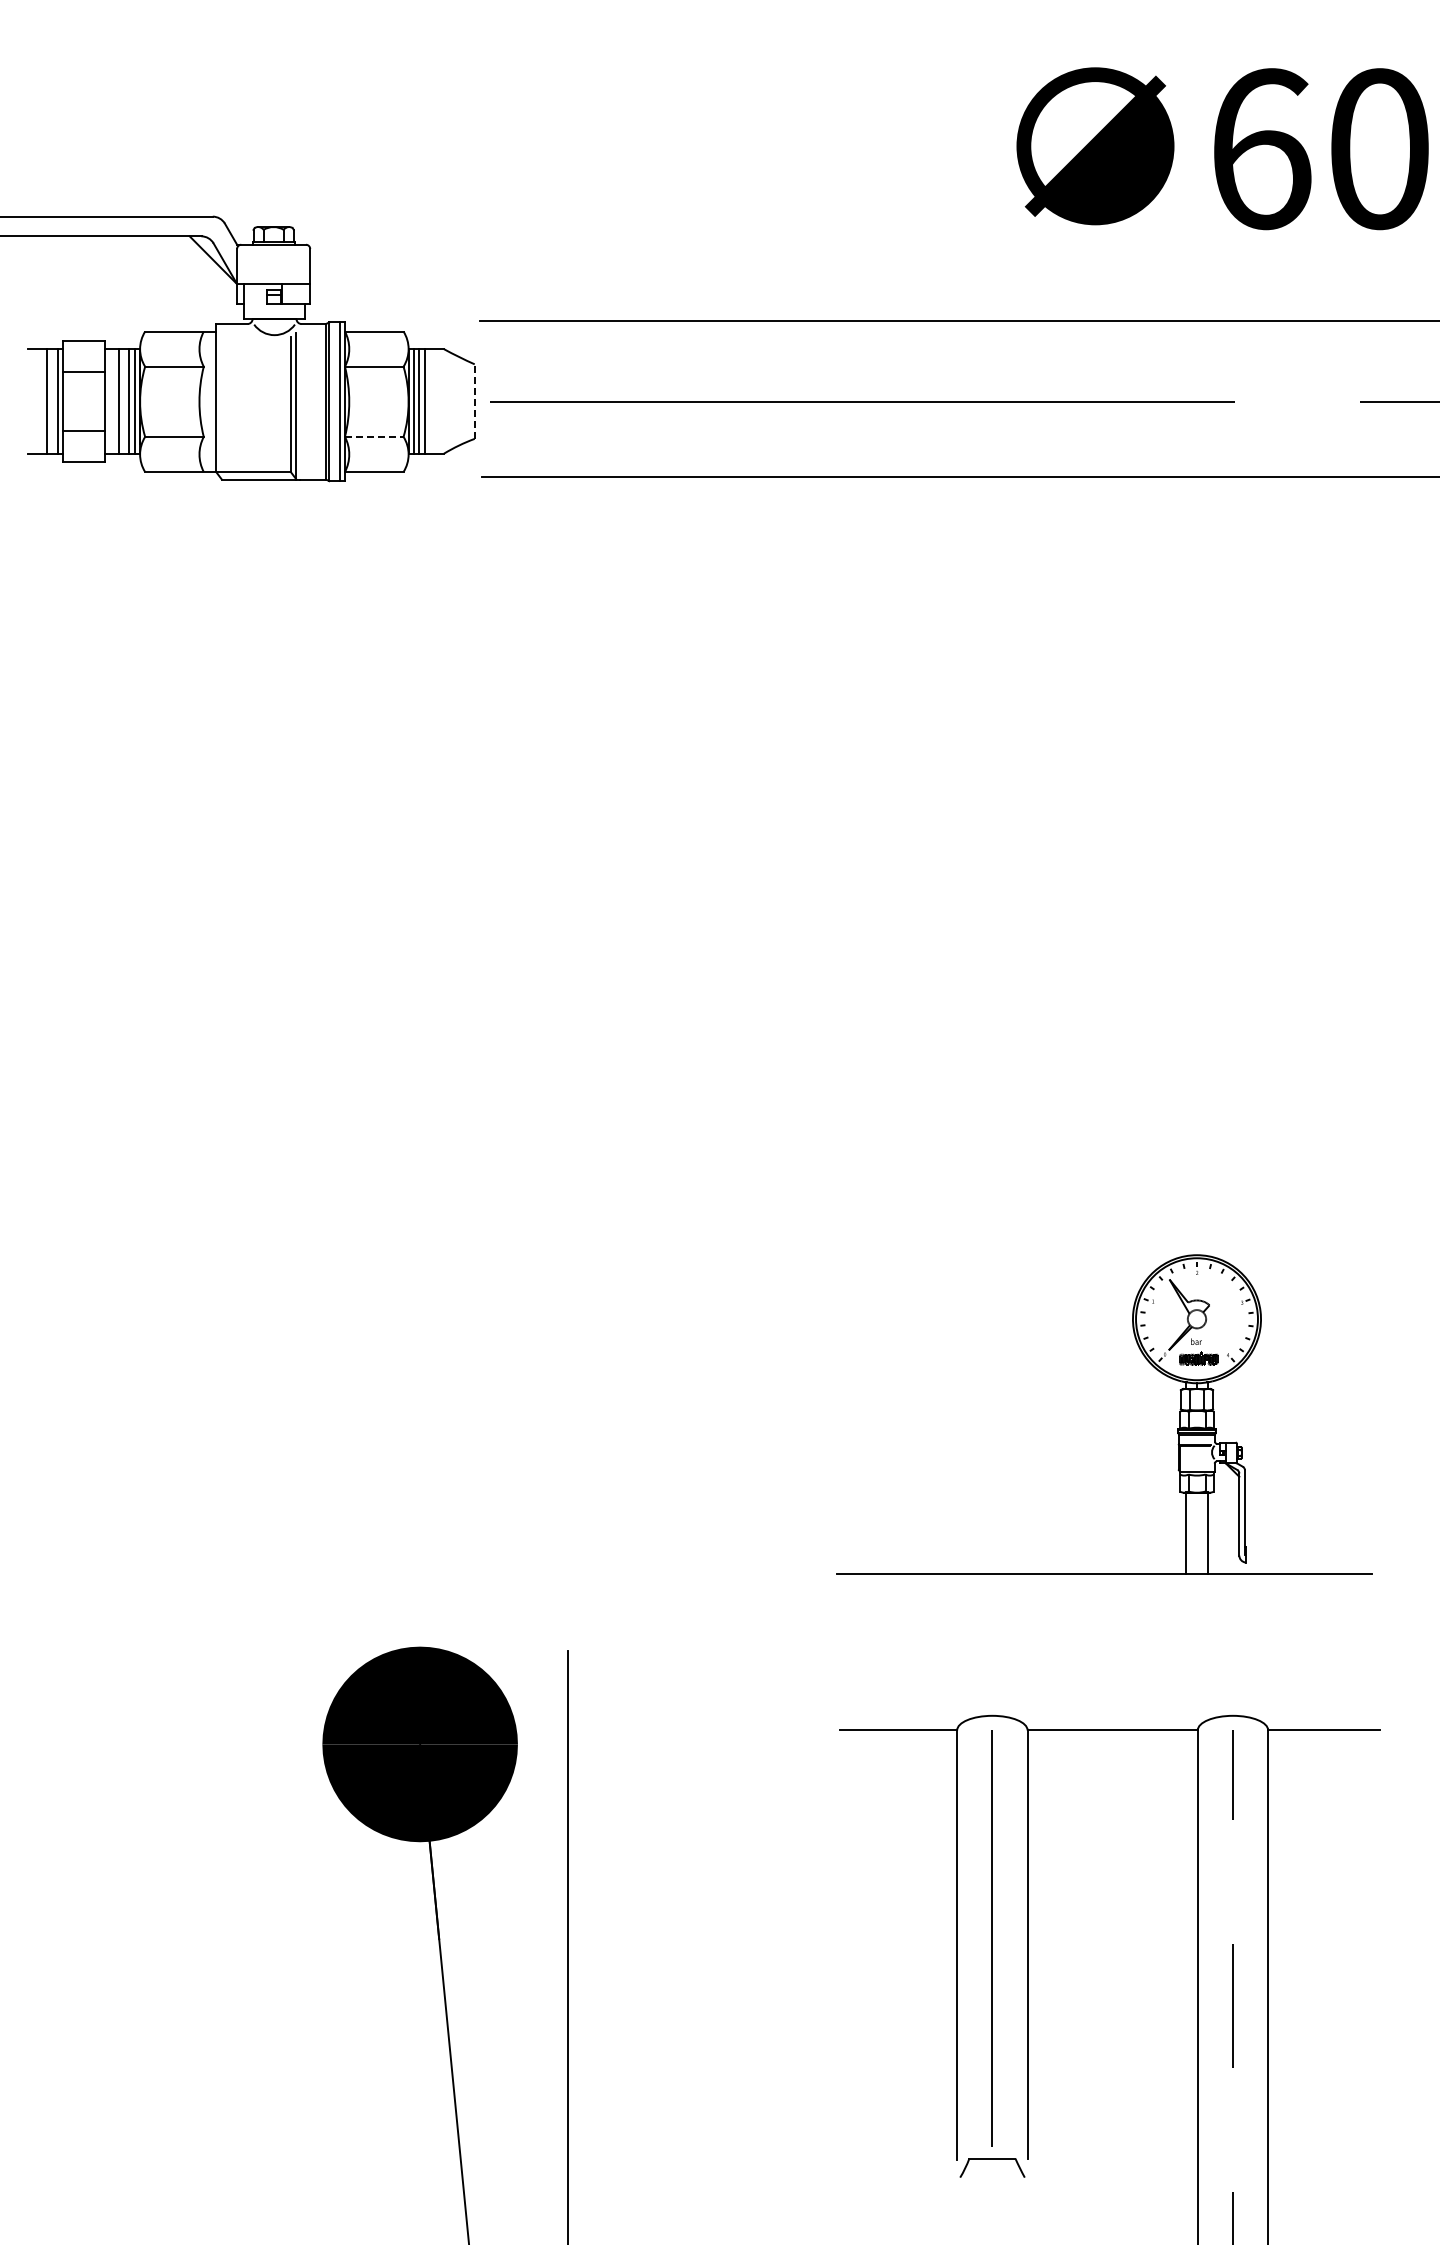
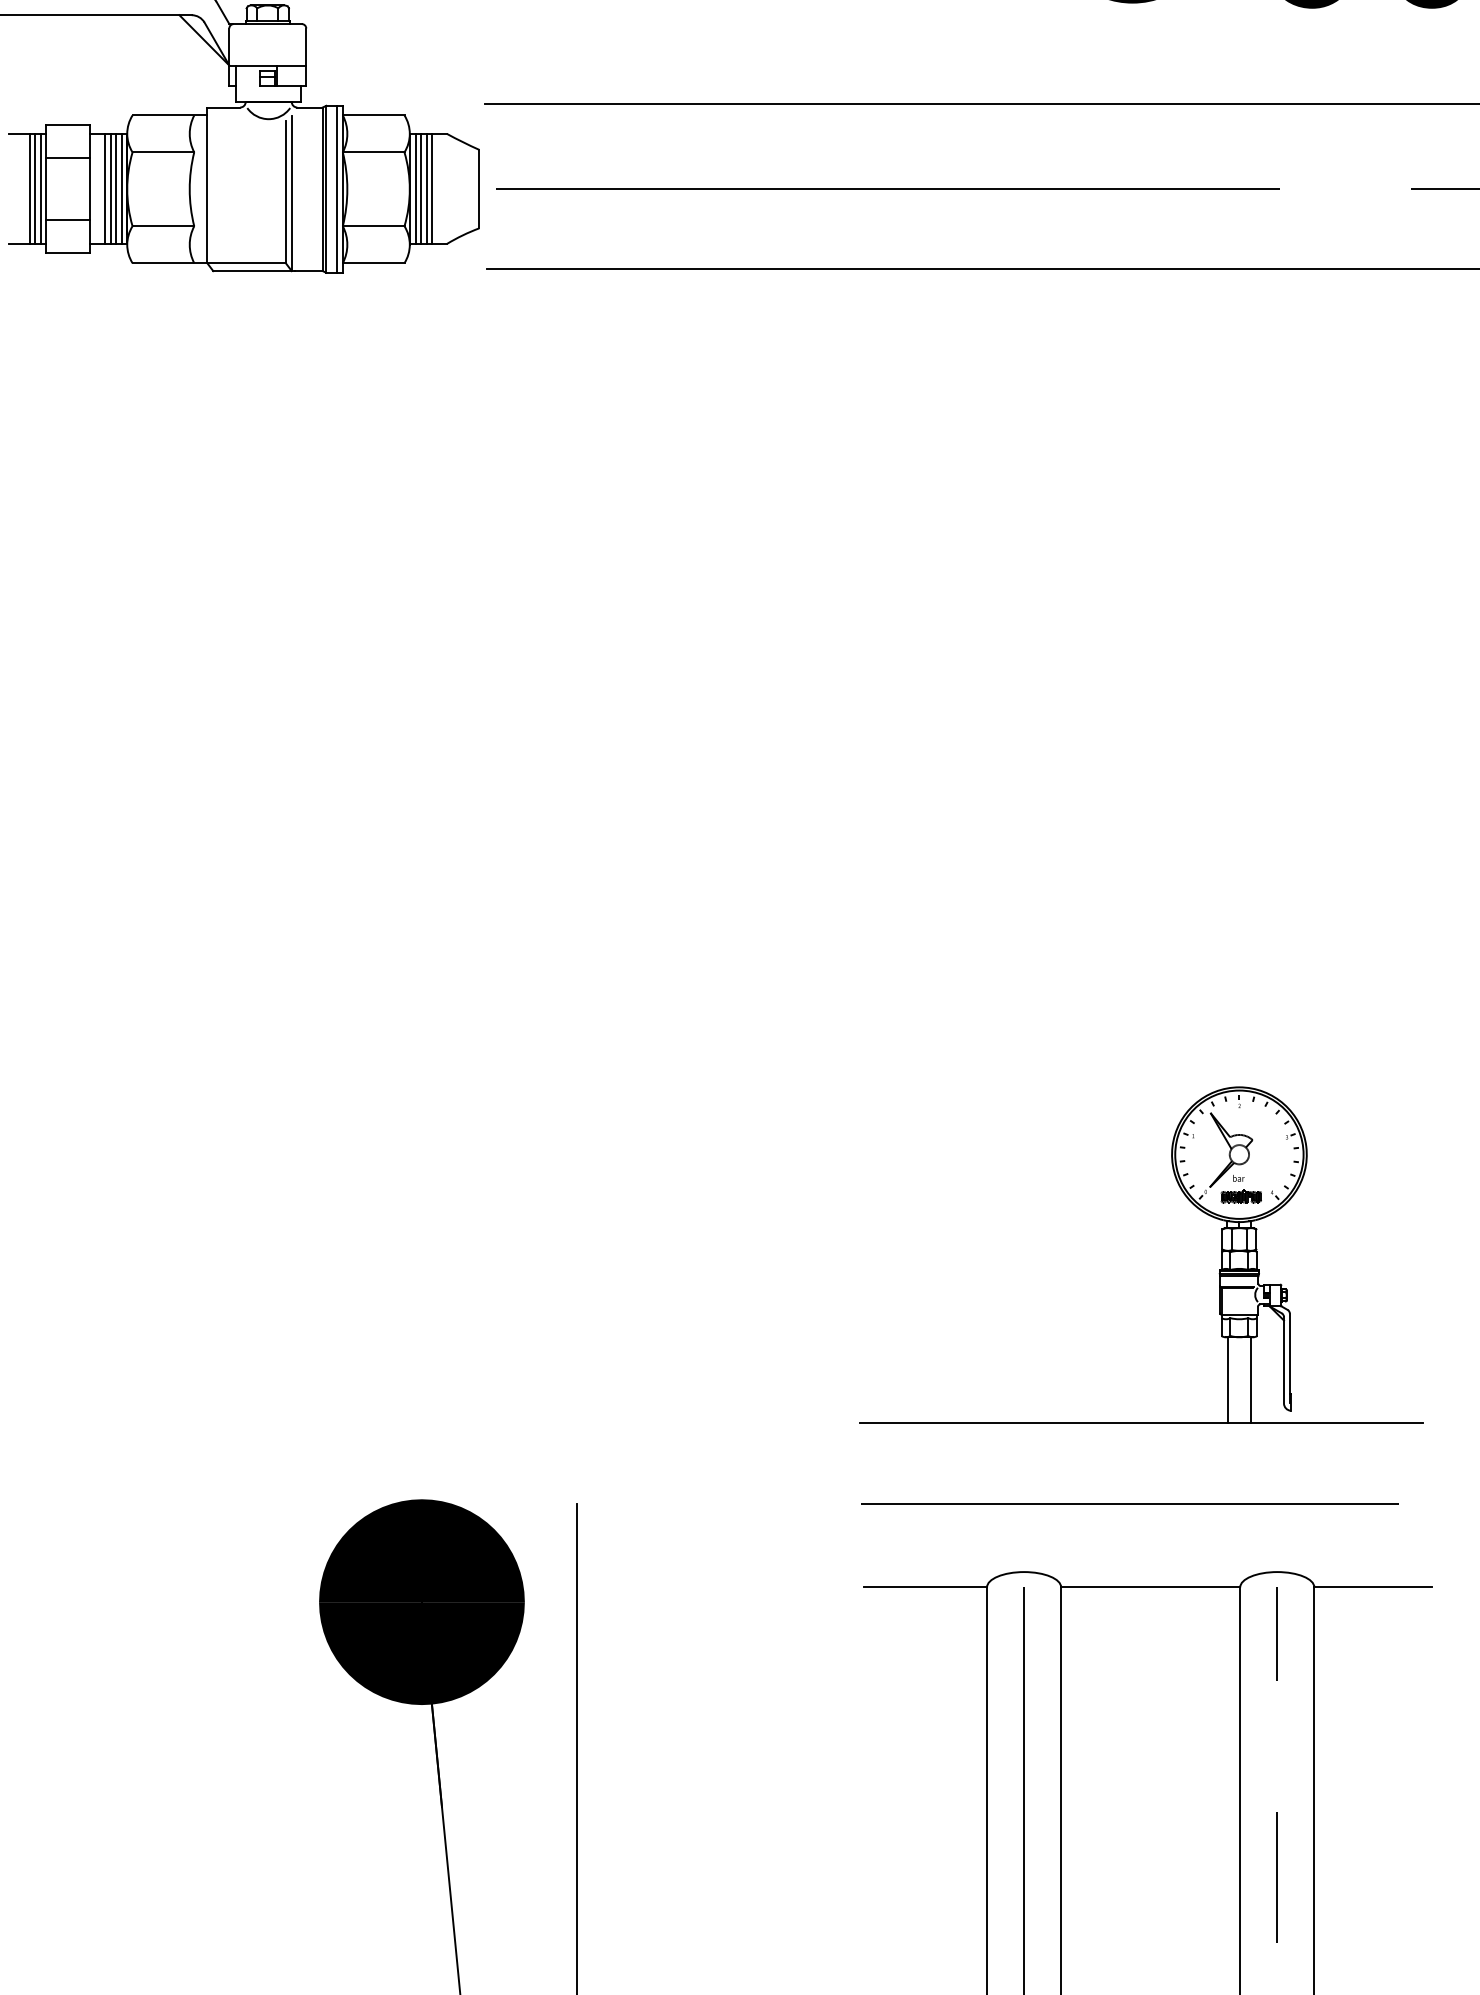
line: (52, 401) -> (35, 188), added
line: (124, 401) -> (110, 188), added
line: (429, 401) -> (431, 188), added
line: (474, 401) -> (479, 188), dashed -> solid
line: (374, 436) -> (373, 225), dashed -> solid
line: (1092, 1650) -> (1129, 1503), added

